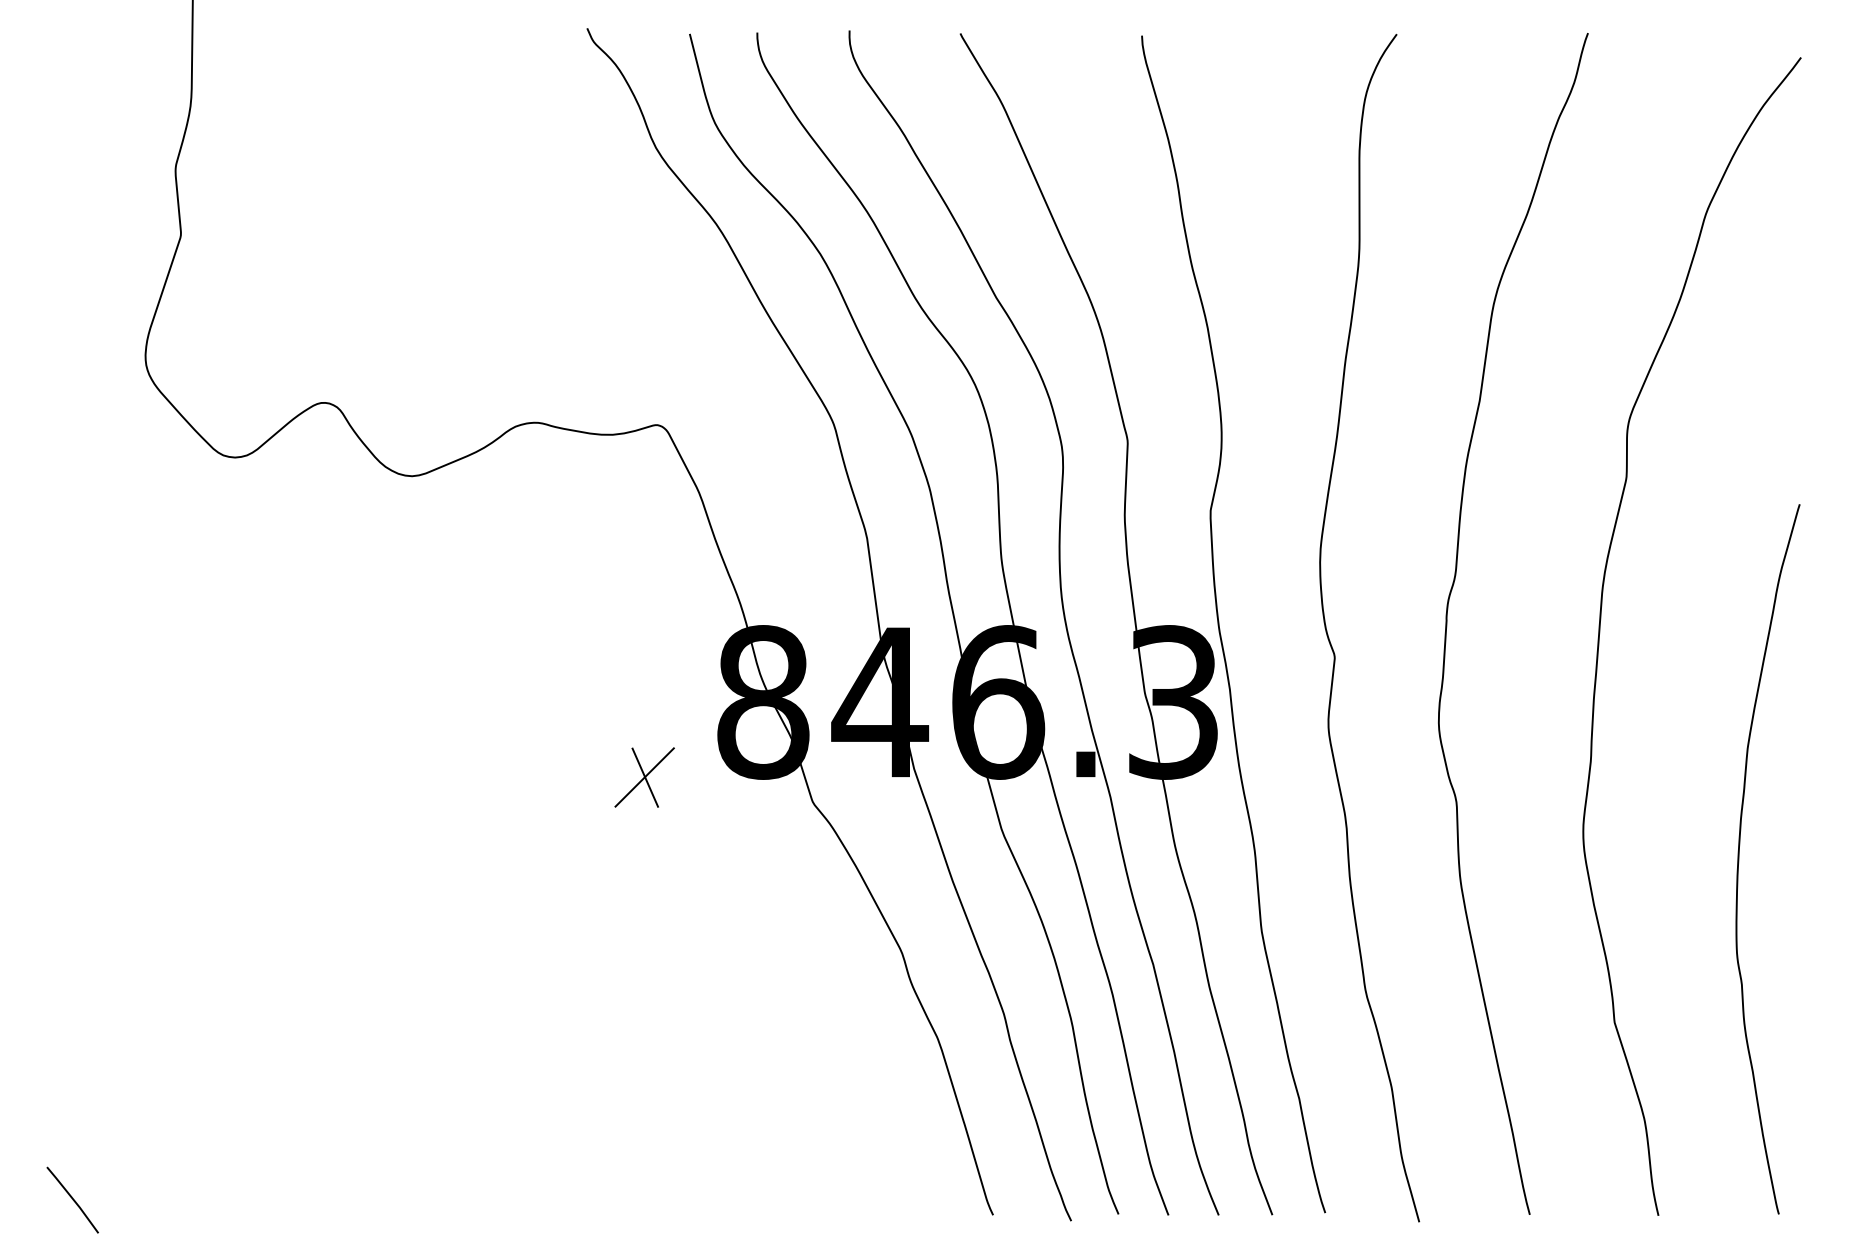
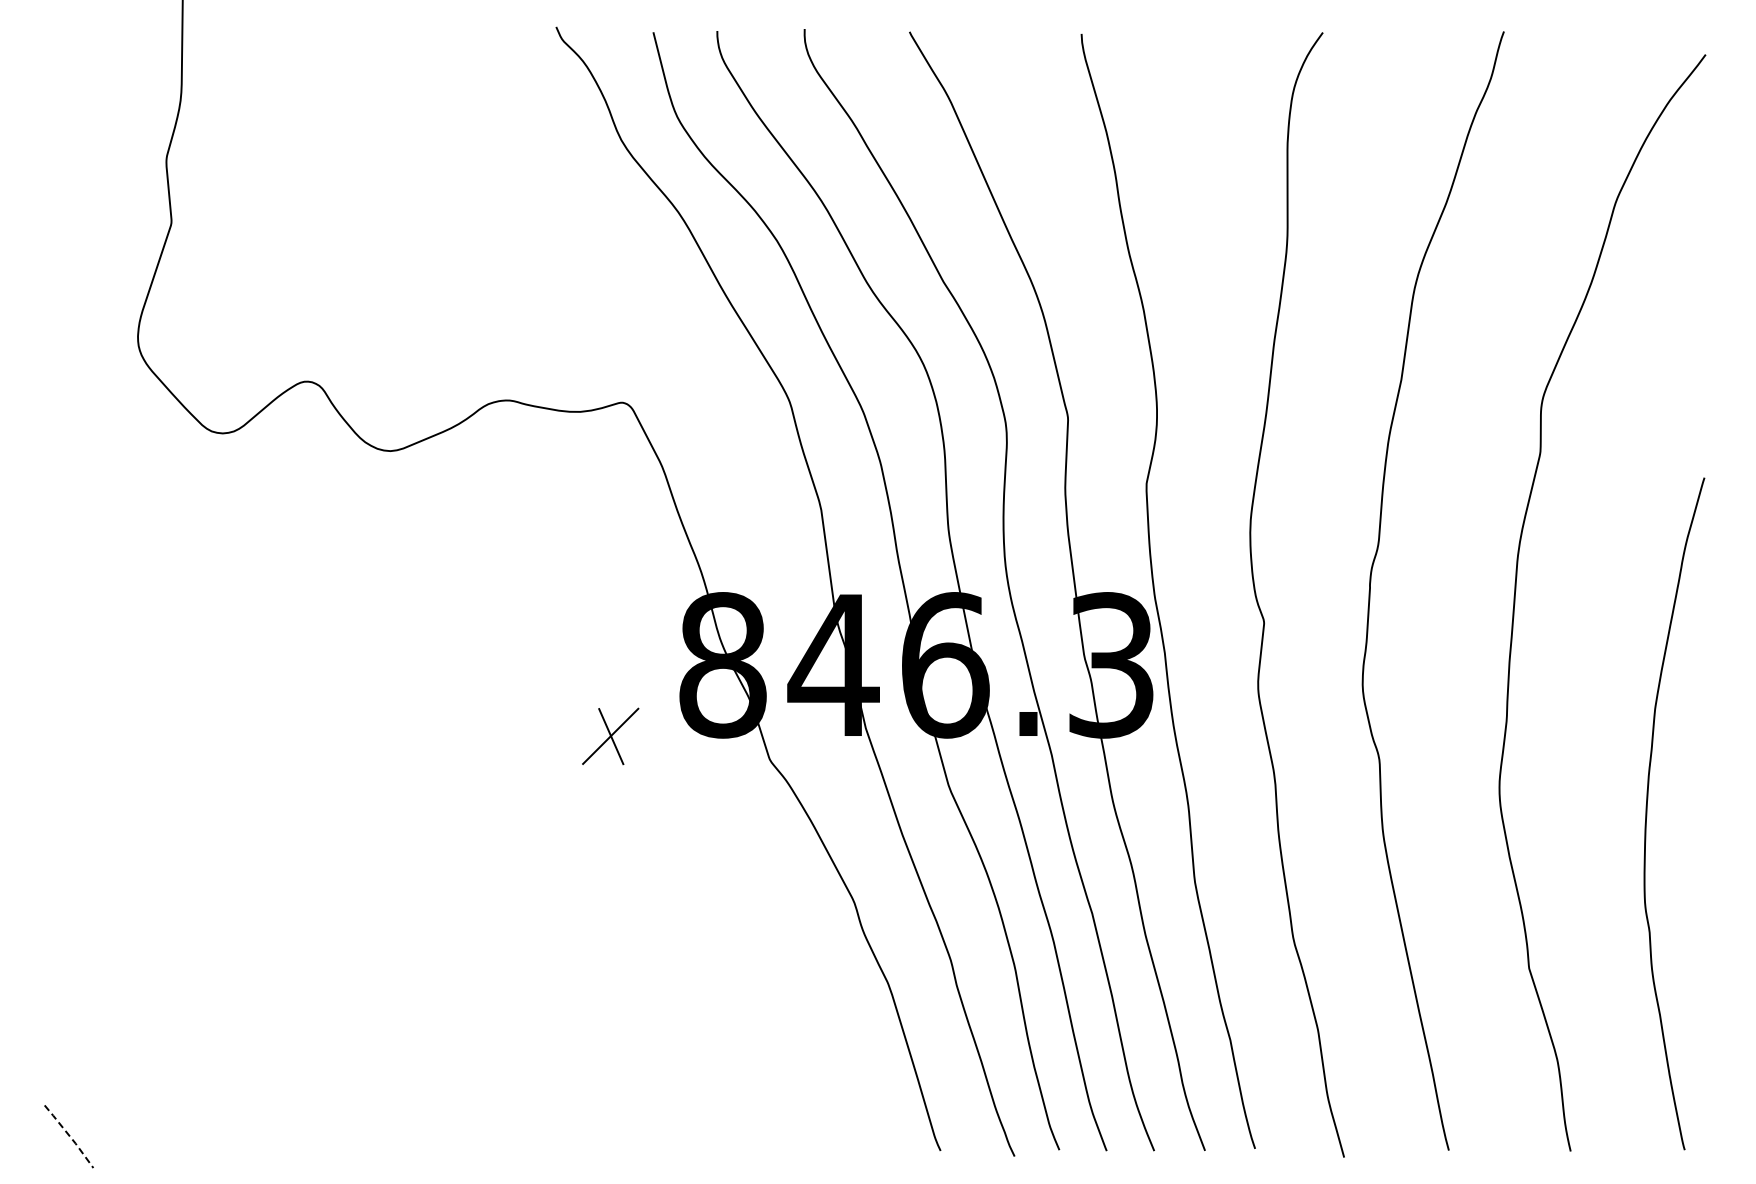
line: (73, 1199) -> (69, 1136), solid -> dashed

